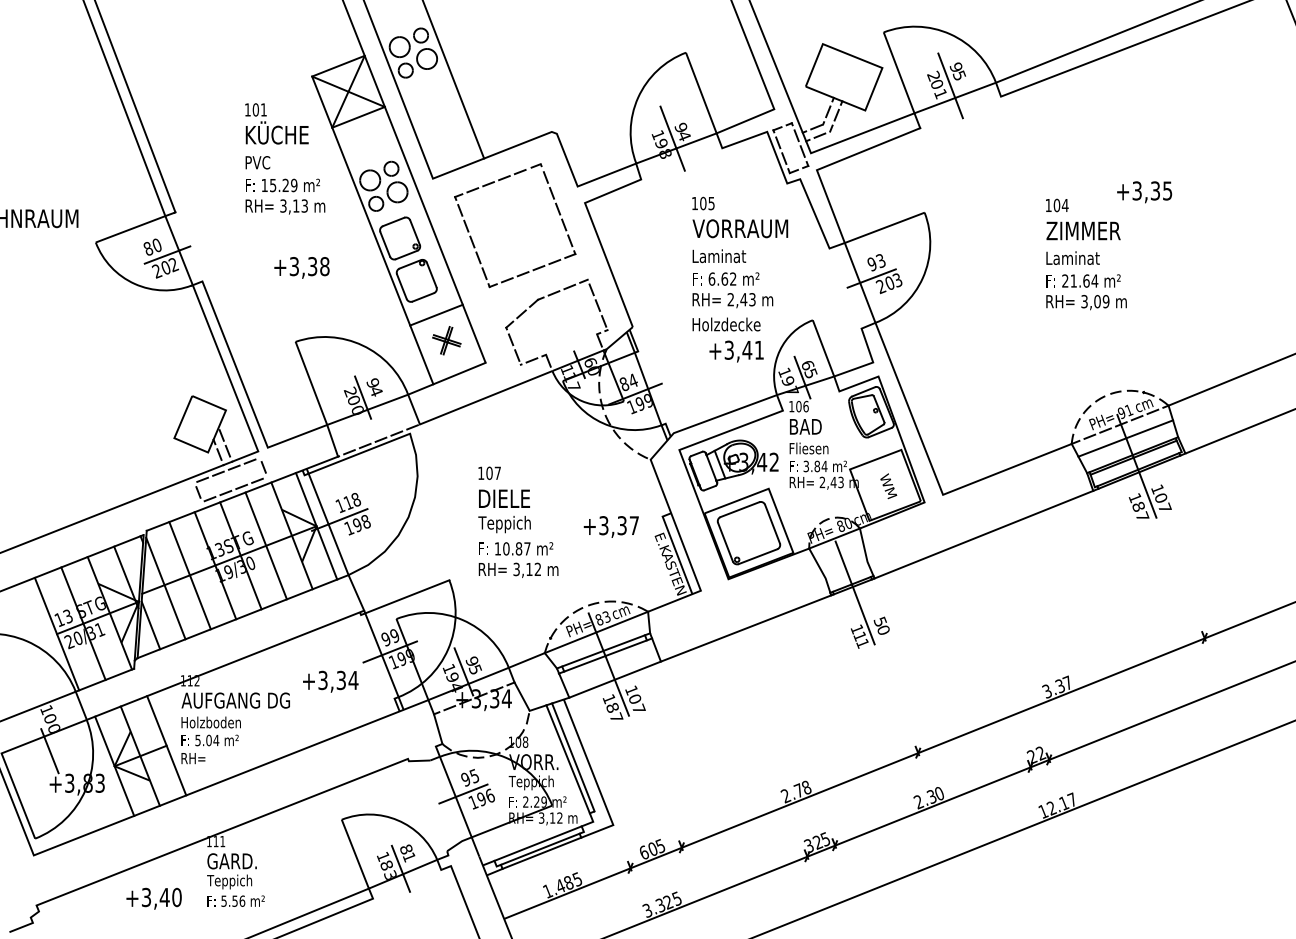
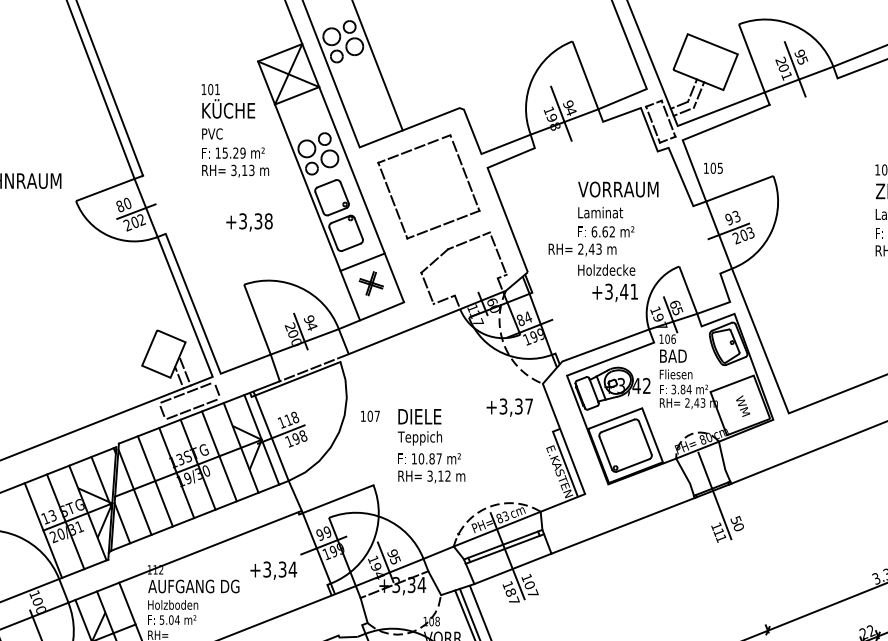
text: (703, 203) -> (713, 168), moved
text: (732, 300) -> (582, 249), moved
text: (489, 472) -> (370, 415), moved
text: (610, 526) -> (509, 407), moved

